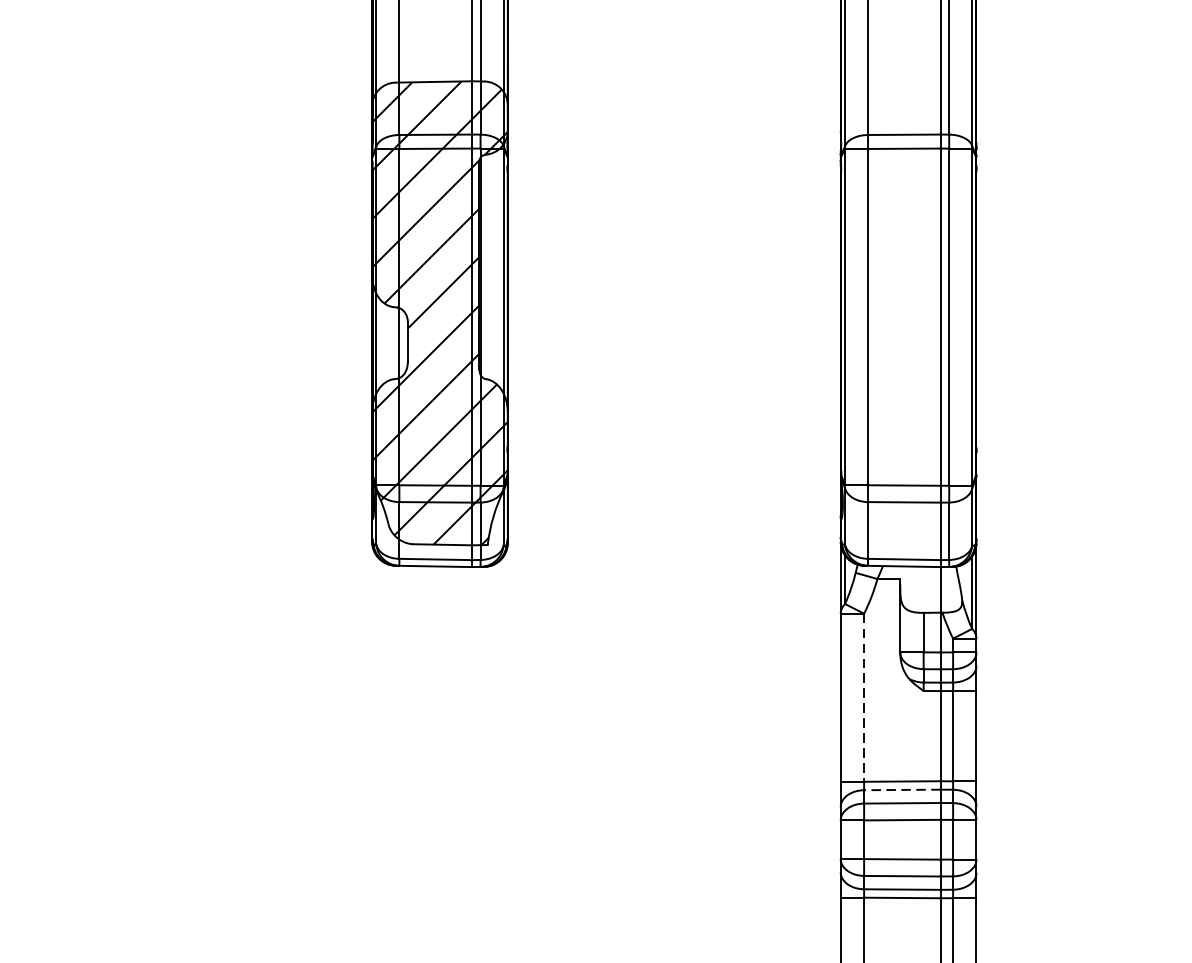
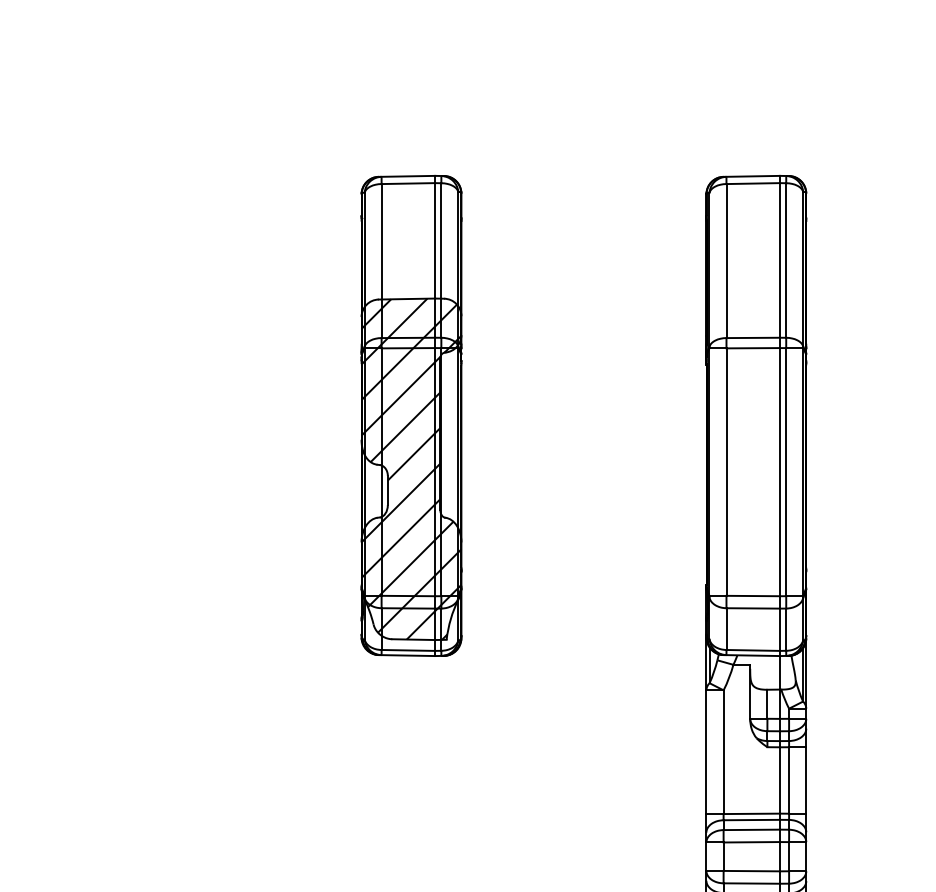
line: (863, 698) -> (723, 752), dashed -> solid
line: (902, 790) -> (751, 820), dashed -> solid

